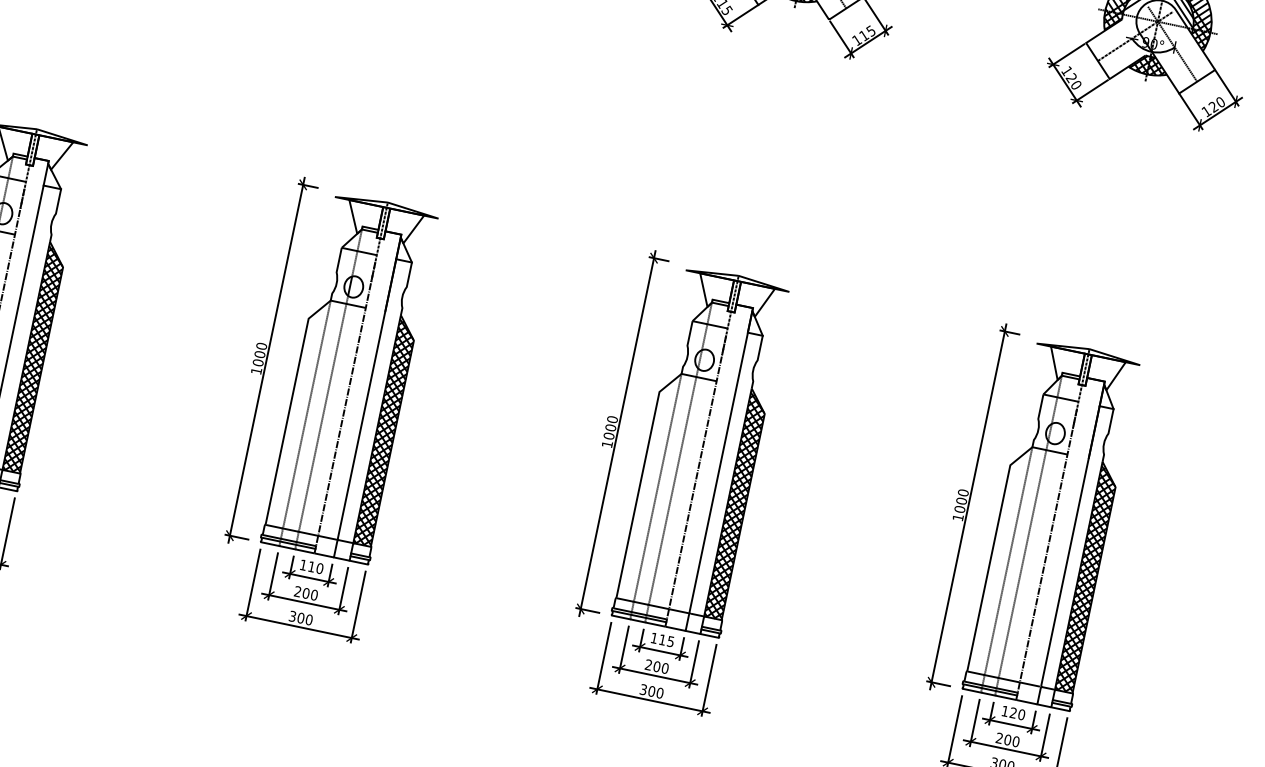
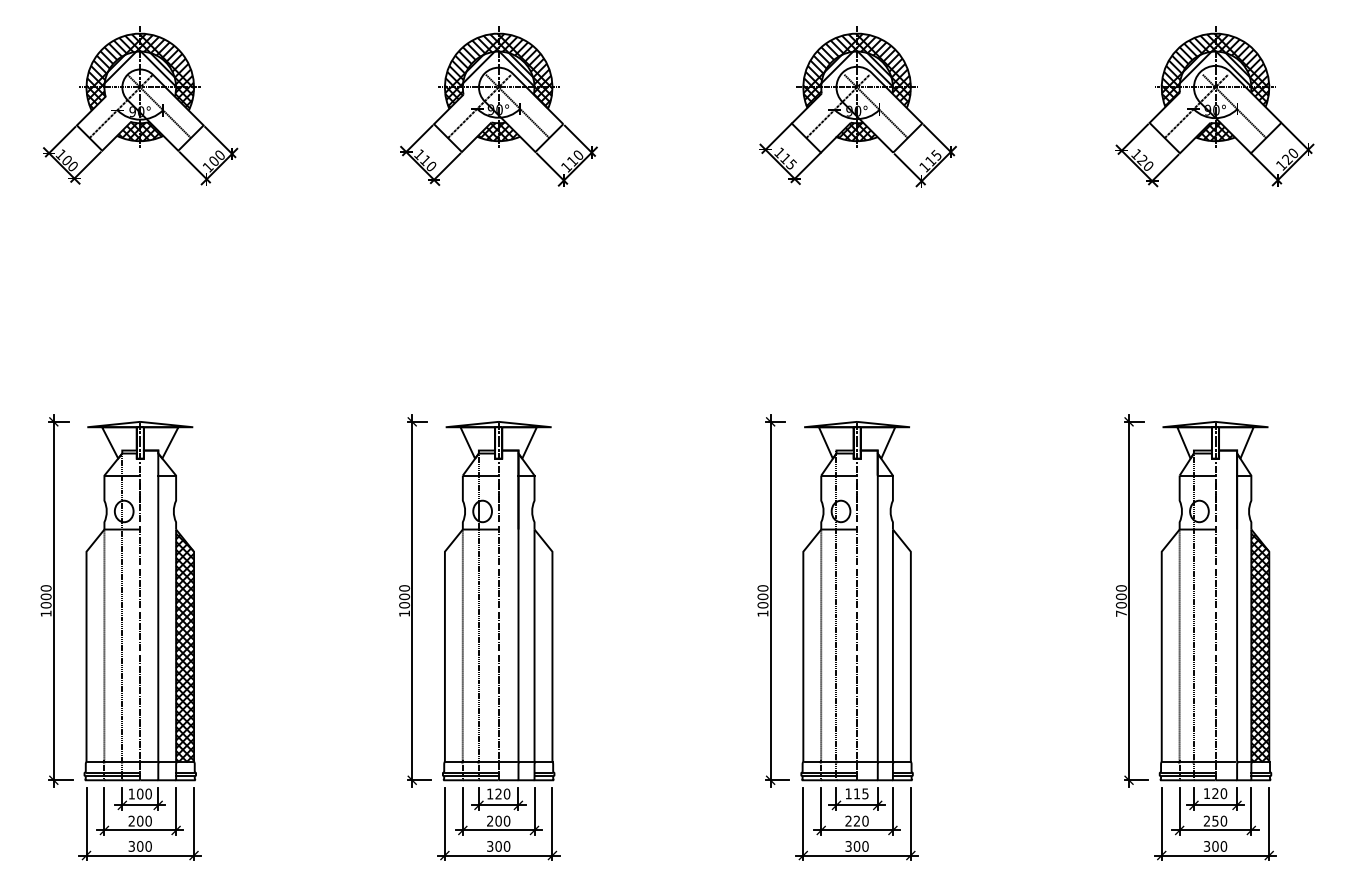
hatch: (385, 431) -> (543, 646), removed
hatch: (736, 504) -> (901, 646), removed
text: (958, 517) -> (1121, 613), 1000 -> 7000
text: (311, 566) -> (498, 793), 110 -> 120
text: (656, 665) -> (856, 820), 200 -> 220
text: (1007, 739) -> (1215, 820), 200 -> 250

